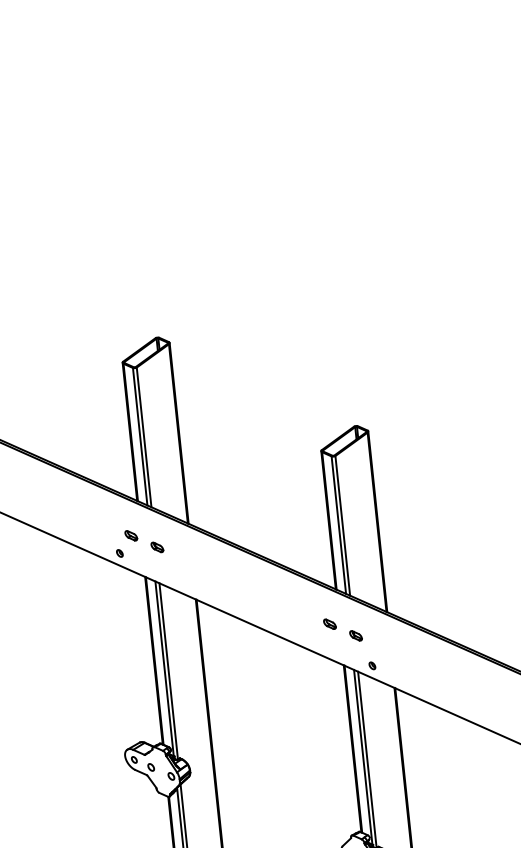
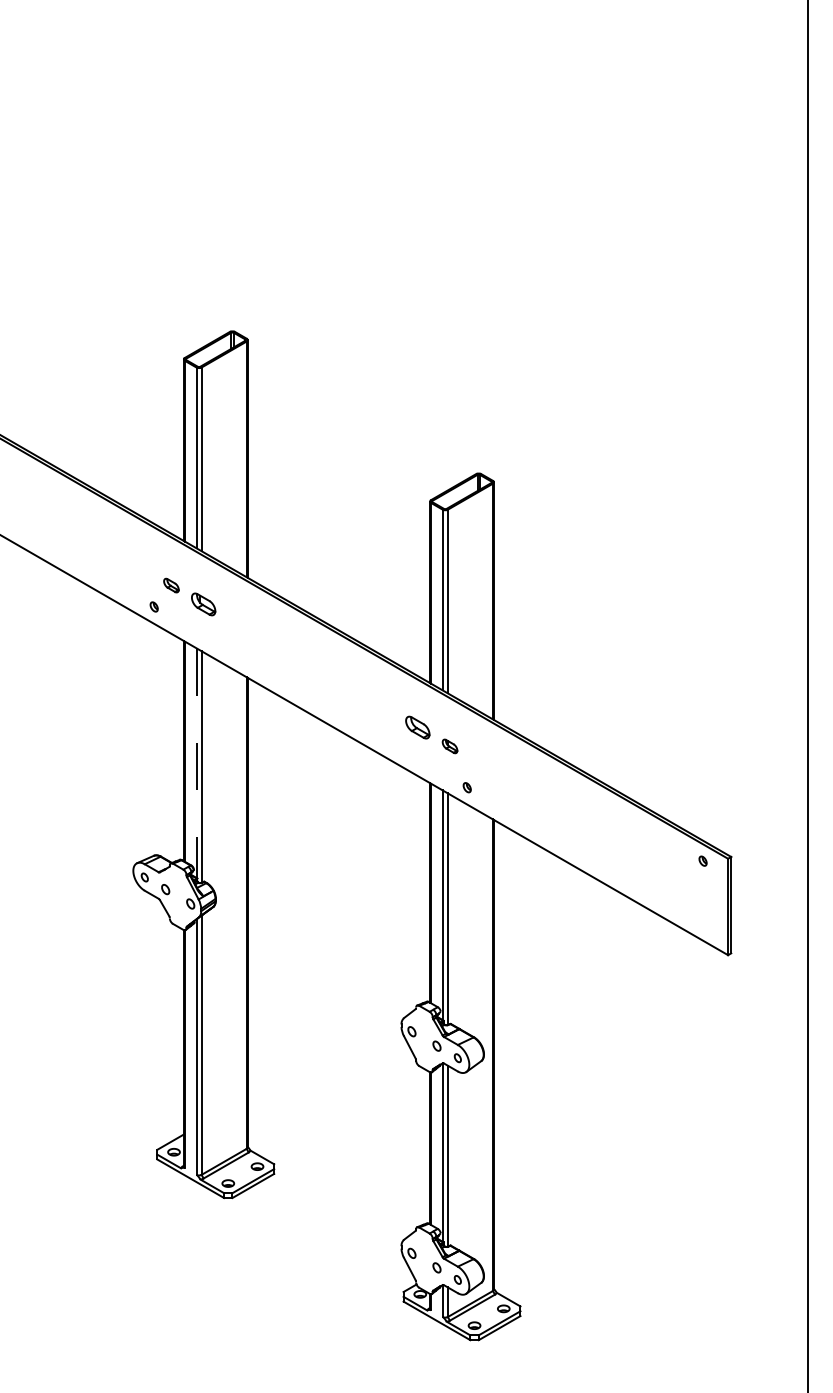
part: (157, 546) -> (203, 603), size x1.6
part: (329, 624) -> (417, 727), size x1.6
line: (164, 669) -> (196, 763), solid -> dashed

